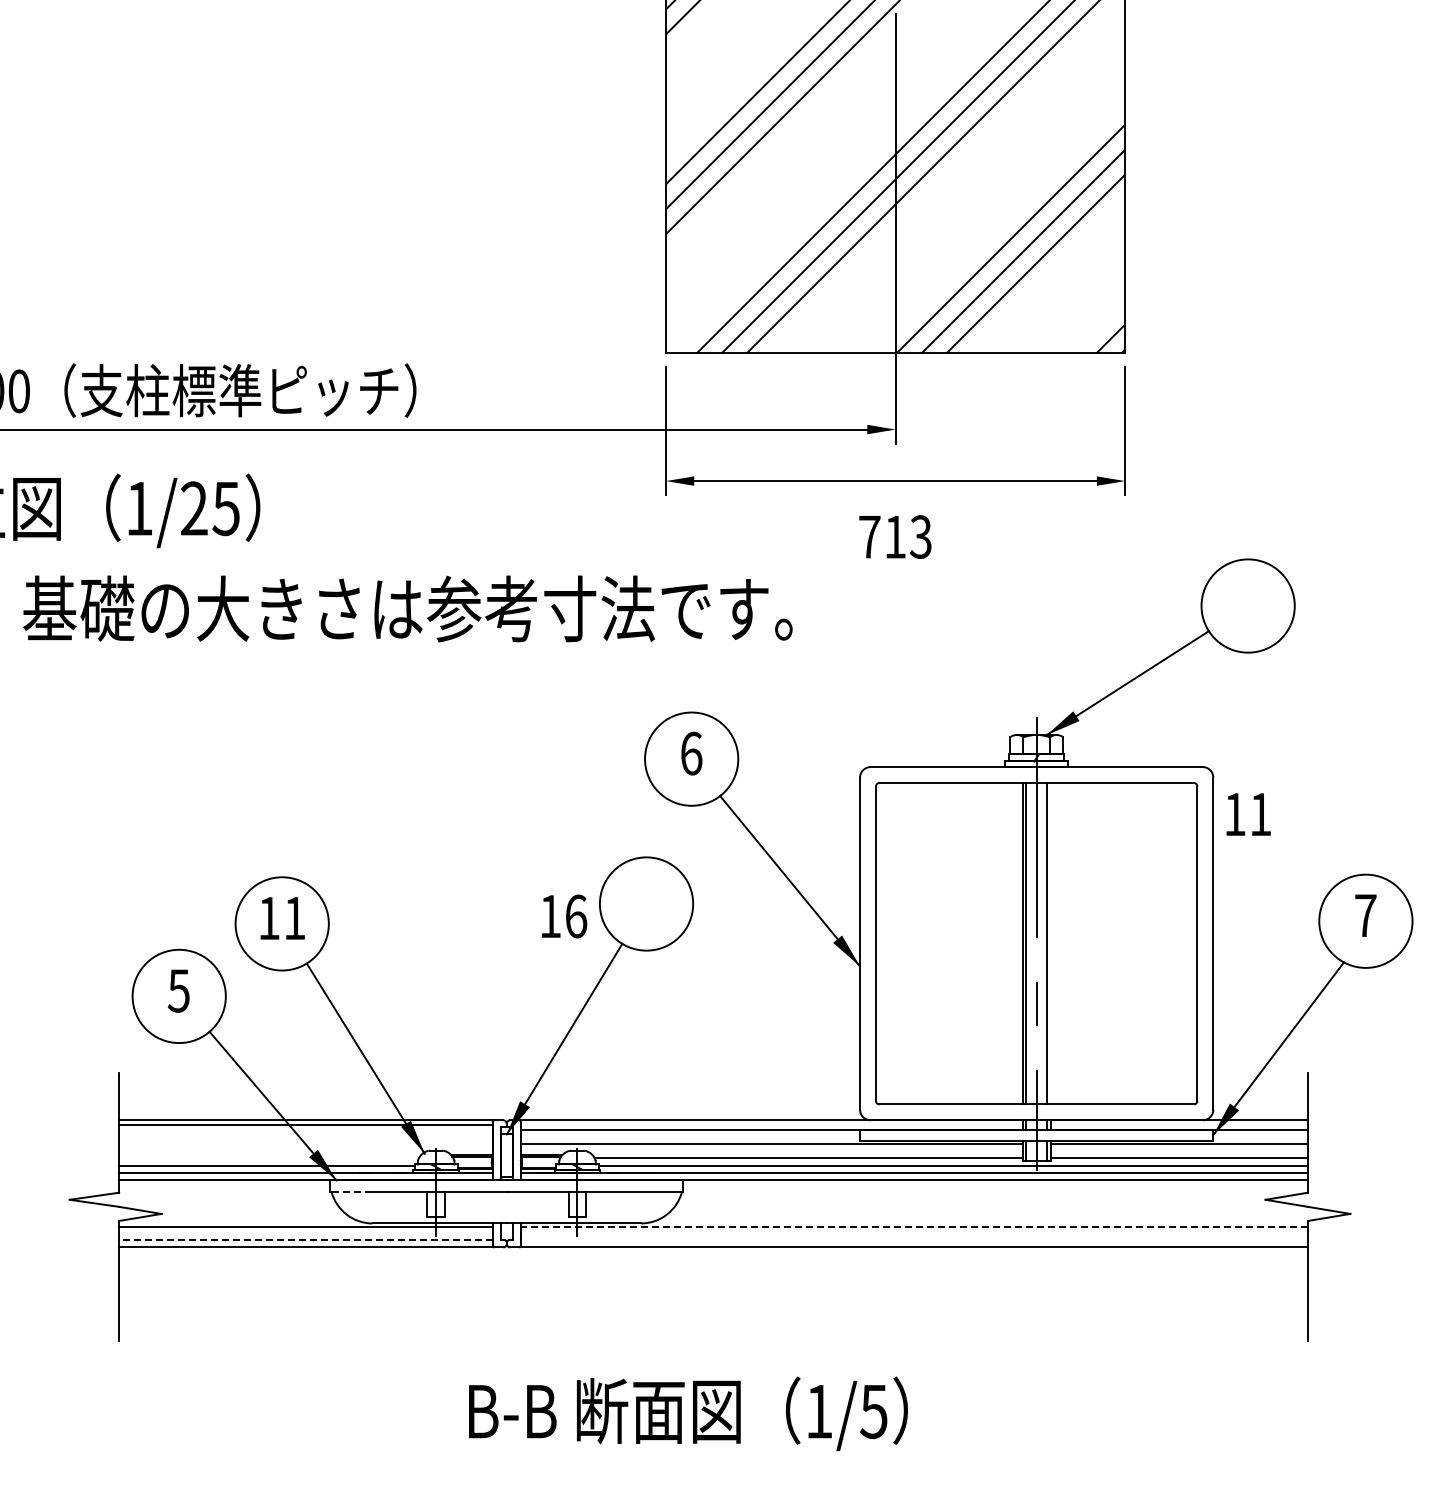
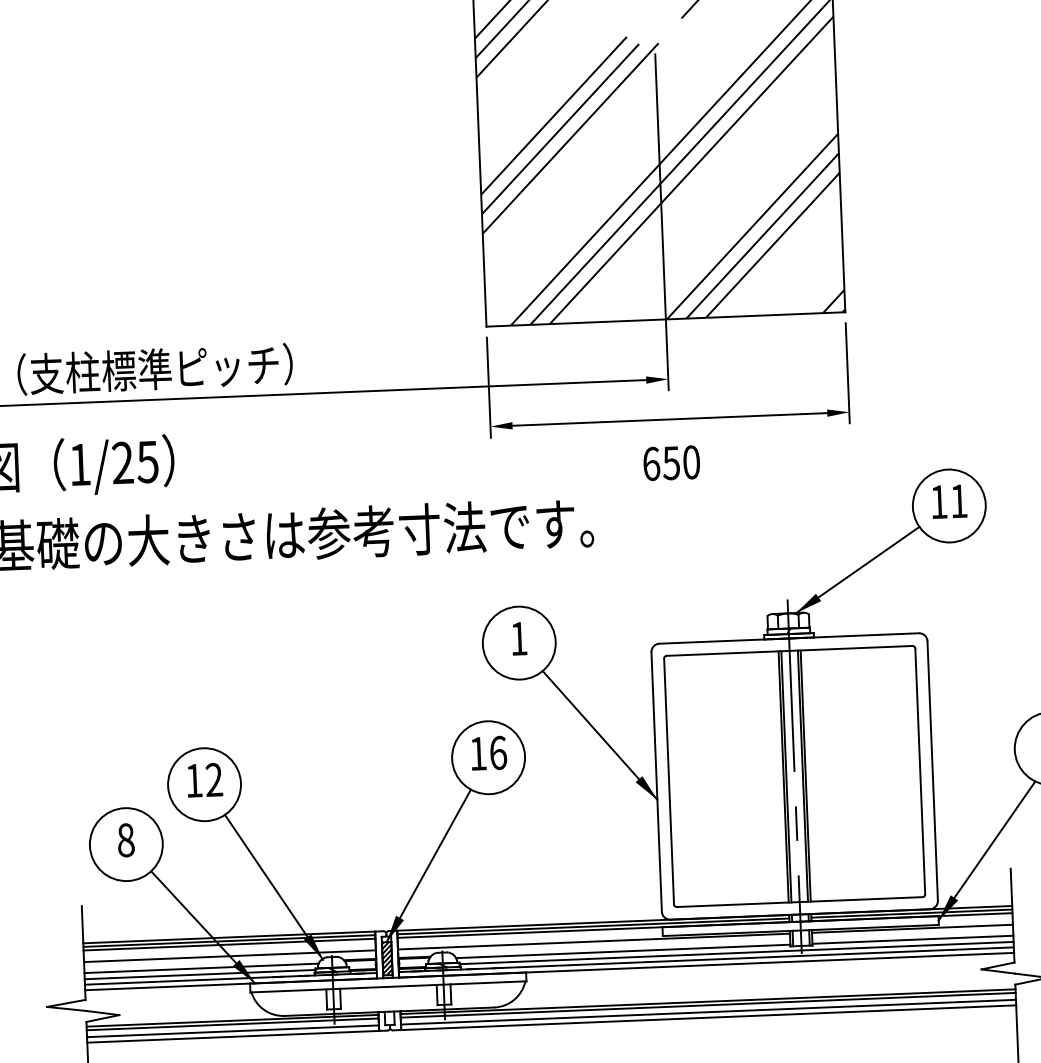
text: (895, 536) -> (671, 462), 713 -> 650
text: (691, 753) -> (518, 638), 6 -> 1
text: (1248, 814) -> (949, 501), moved
text: (564, 916) -> (489, 753), moved
text: (294, 917) -> (213, 779), 11 -> 12
line: (1050, 943) -> (805, 775), added
text: (178, 990) -> (125, 840), 5 -> 8
line: (771, 1124) -> (593, 926), added
line: (1178, 1124) -> (911, 913), added
line: (305, 1129) -> (229, 944), added
line: (305, 1144) -> (229, 956), added
hatch: (506, 1155) -> (387, 958), added
line: (268, 1158) -> (201, 968), added
line: (352, 1191) -> (267, 991), dashed -> solid
line: (914, 1226) -> (708, 1001), dashed -> solid
line: (305, 1231) -> (232, 1024), added
line: (913, 1231) -> (707, 1005), added
line: (305, 1240) -> (232, 1031), dashed -> solid
line: (913, 1240) -> (707, 1012), added

